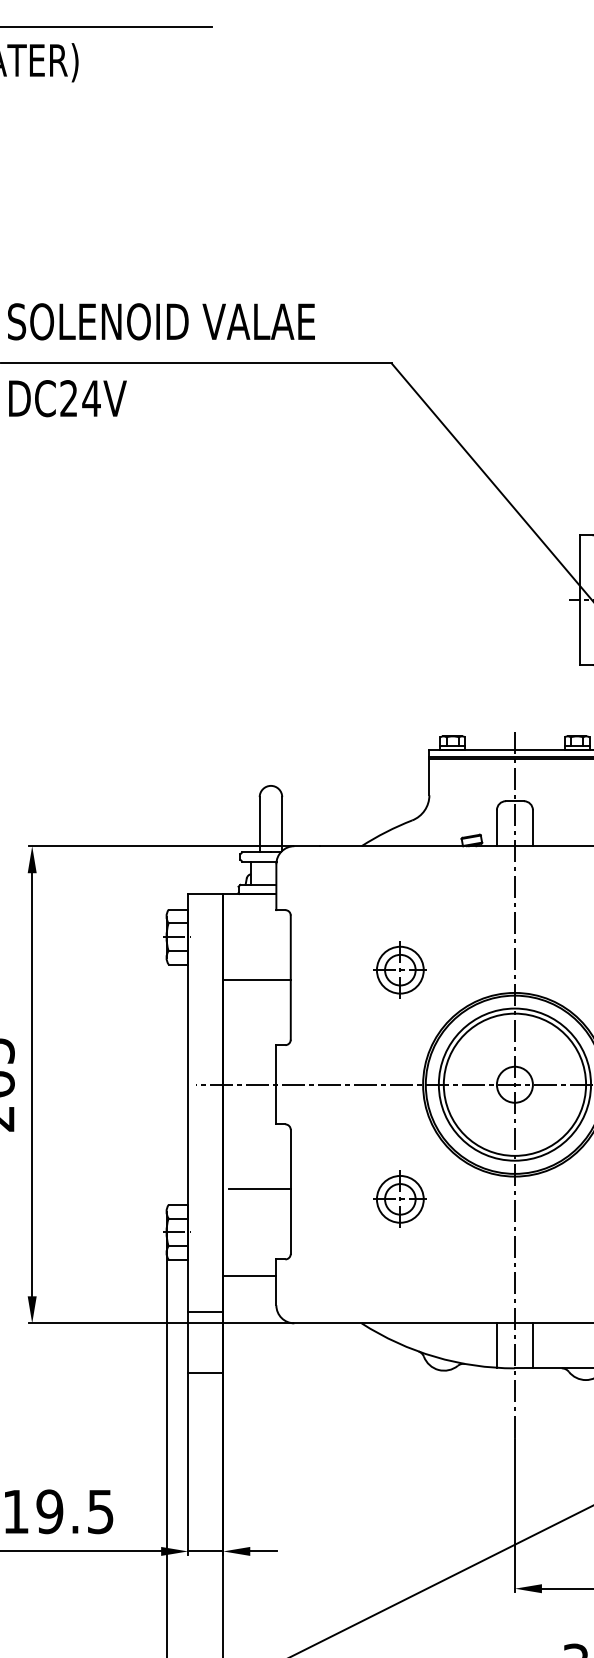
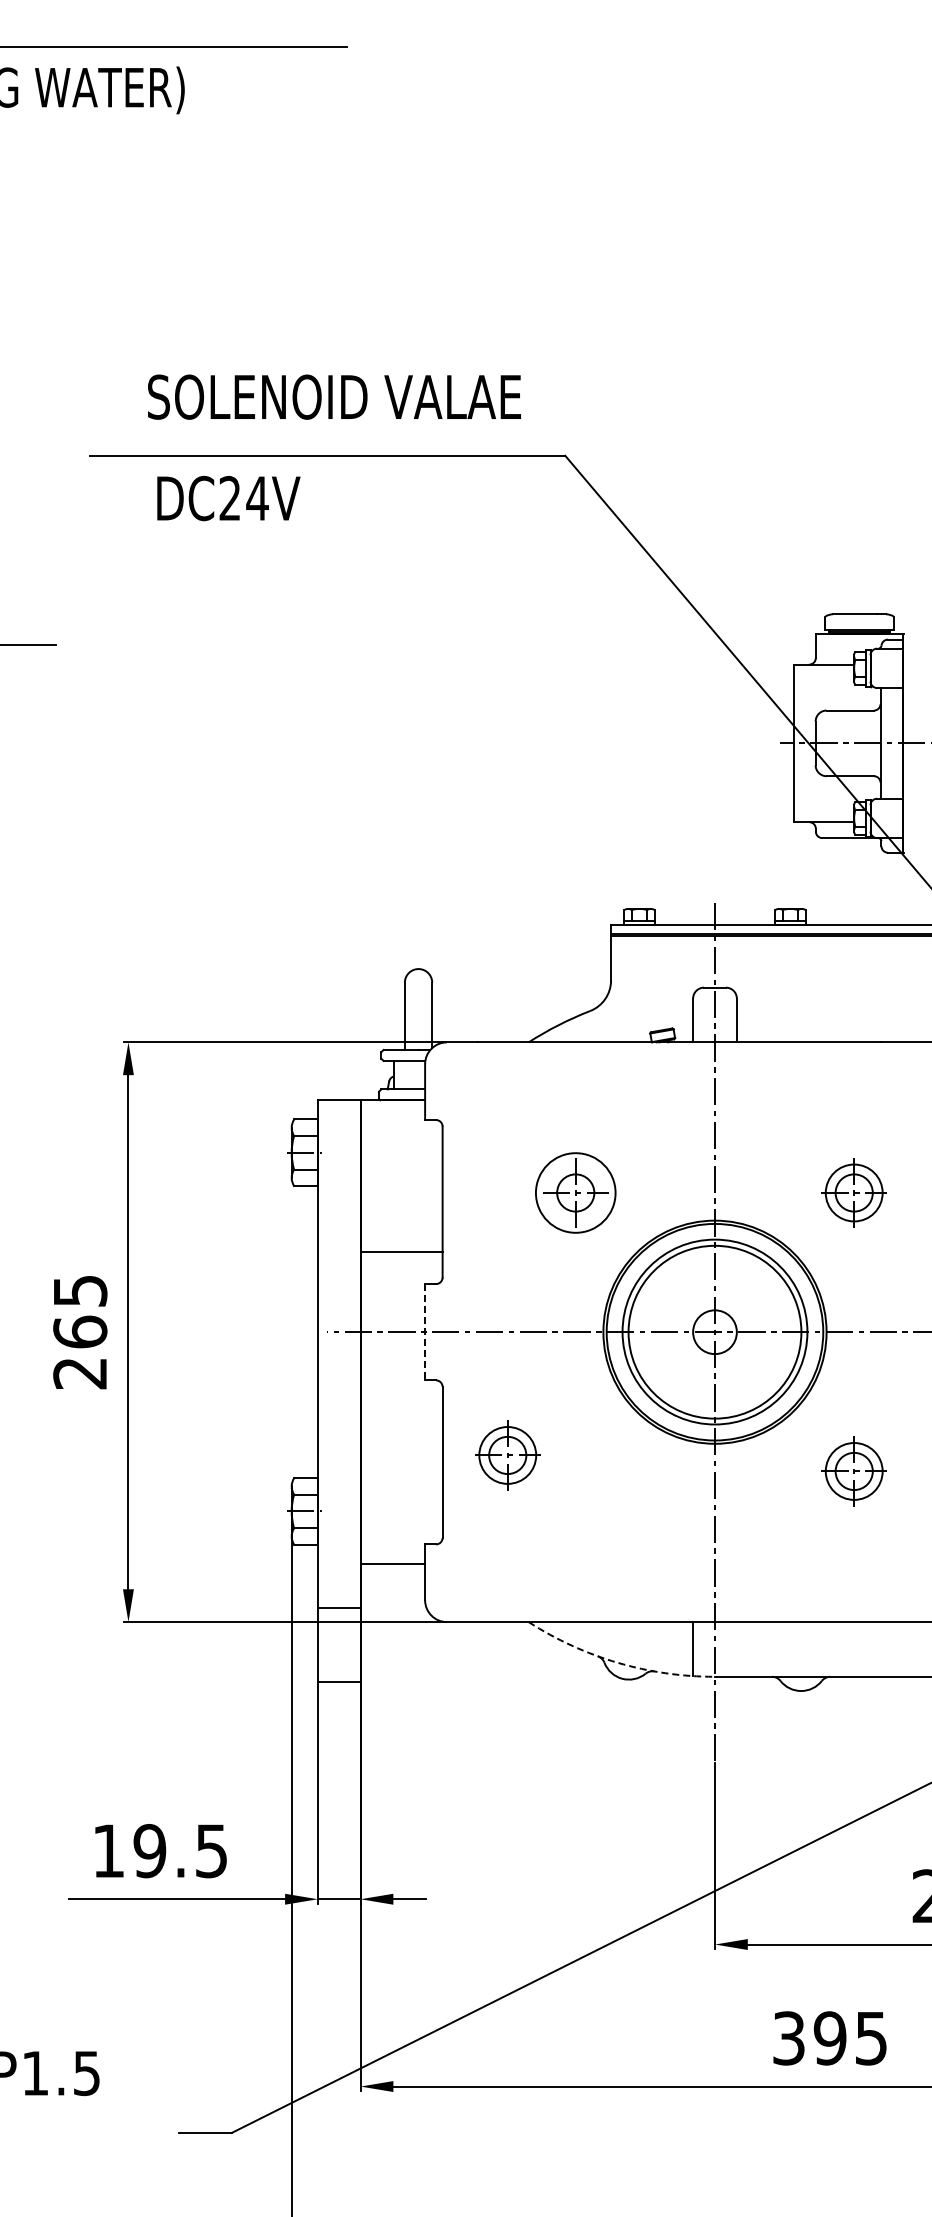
text: (161, 321) -> (334, 396), moved
text: (67, 398) -> (228, 498), moved
circle: (400, 969) -> (575, 1192), size x1.4
line: (256, 980) -> (401, 1252), moved
line: (276, 1085) -> (425, 1332), solid -> dashed
line: (259, 1189) -> (404, 1459), removed
part: (400, 1199) -> (507, 1455), moved
line: (532, 1345) -> (736, 1649), removed
arc: (434, 1356) -> (617, 1662), solid -> dashed

